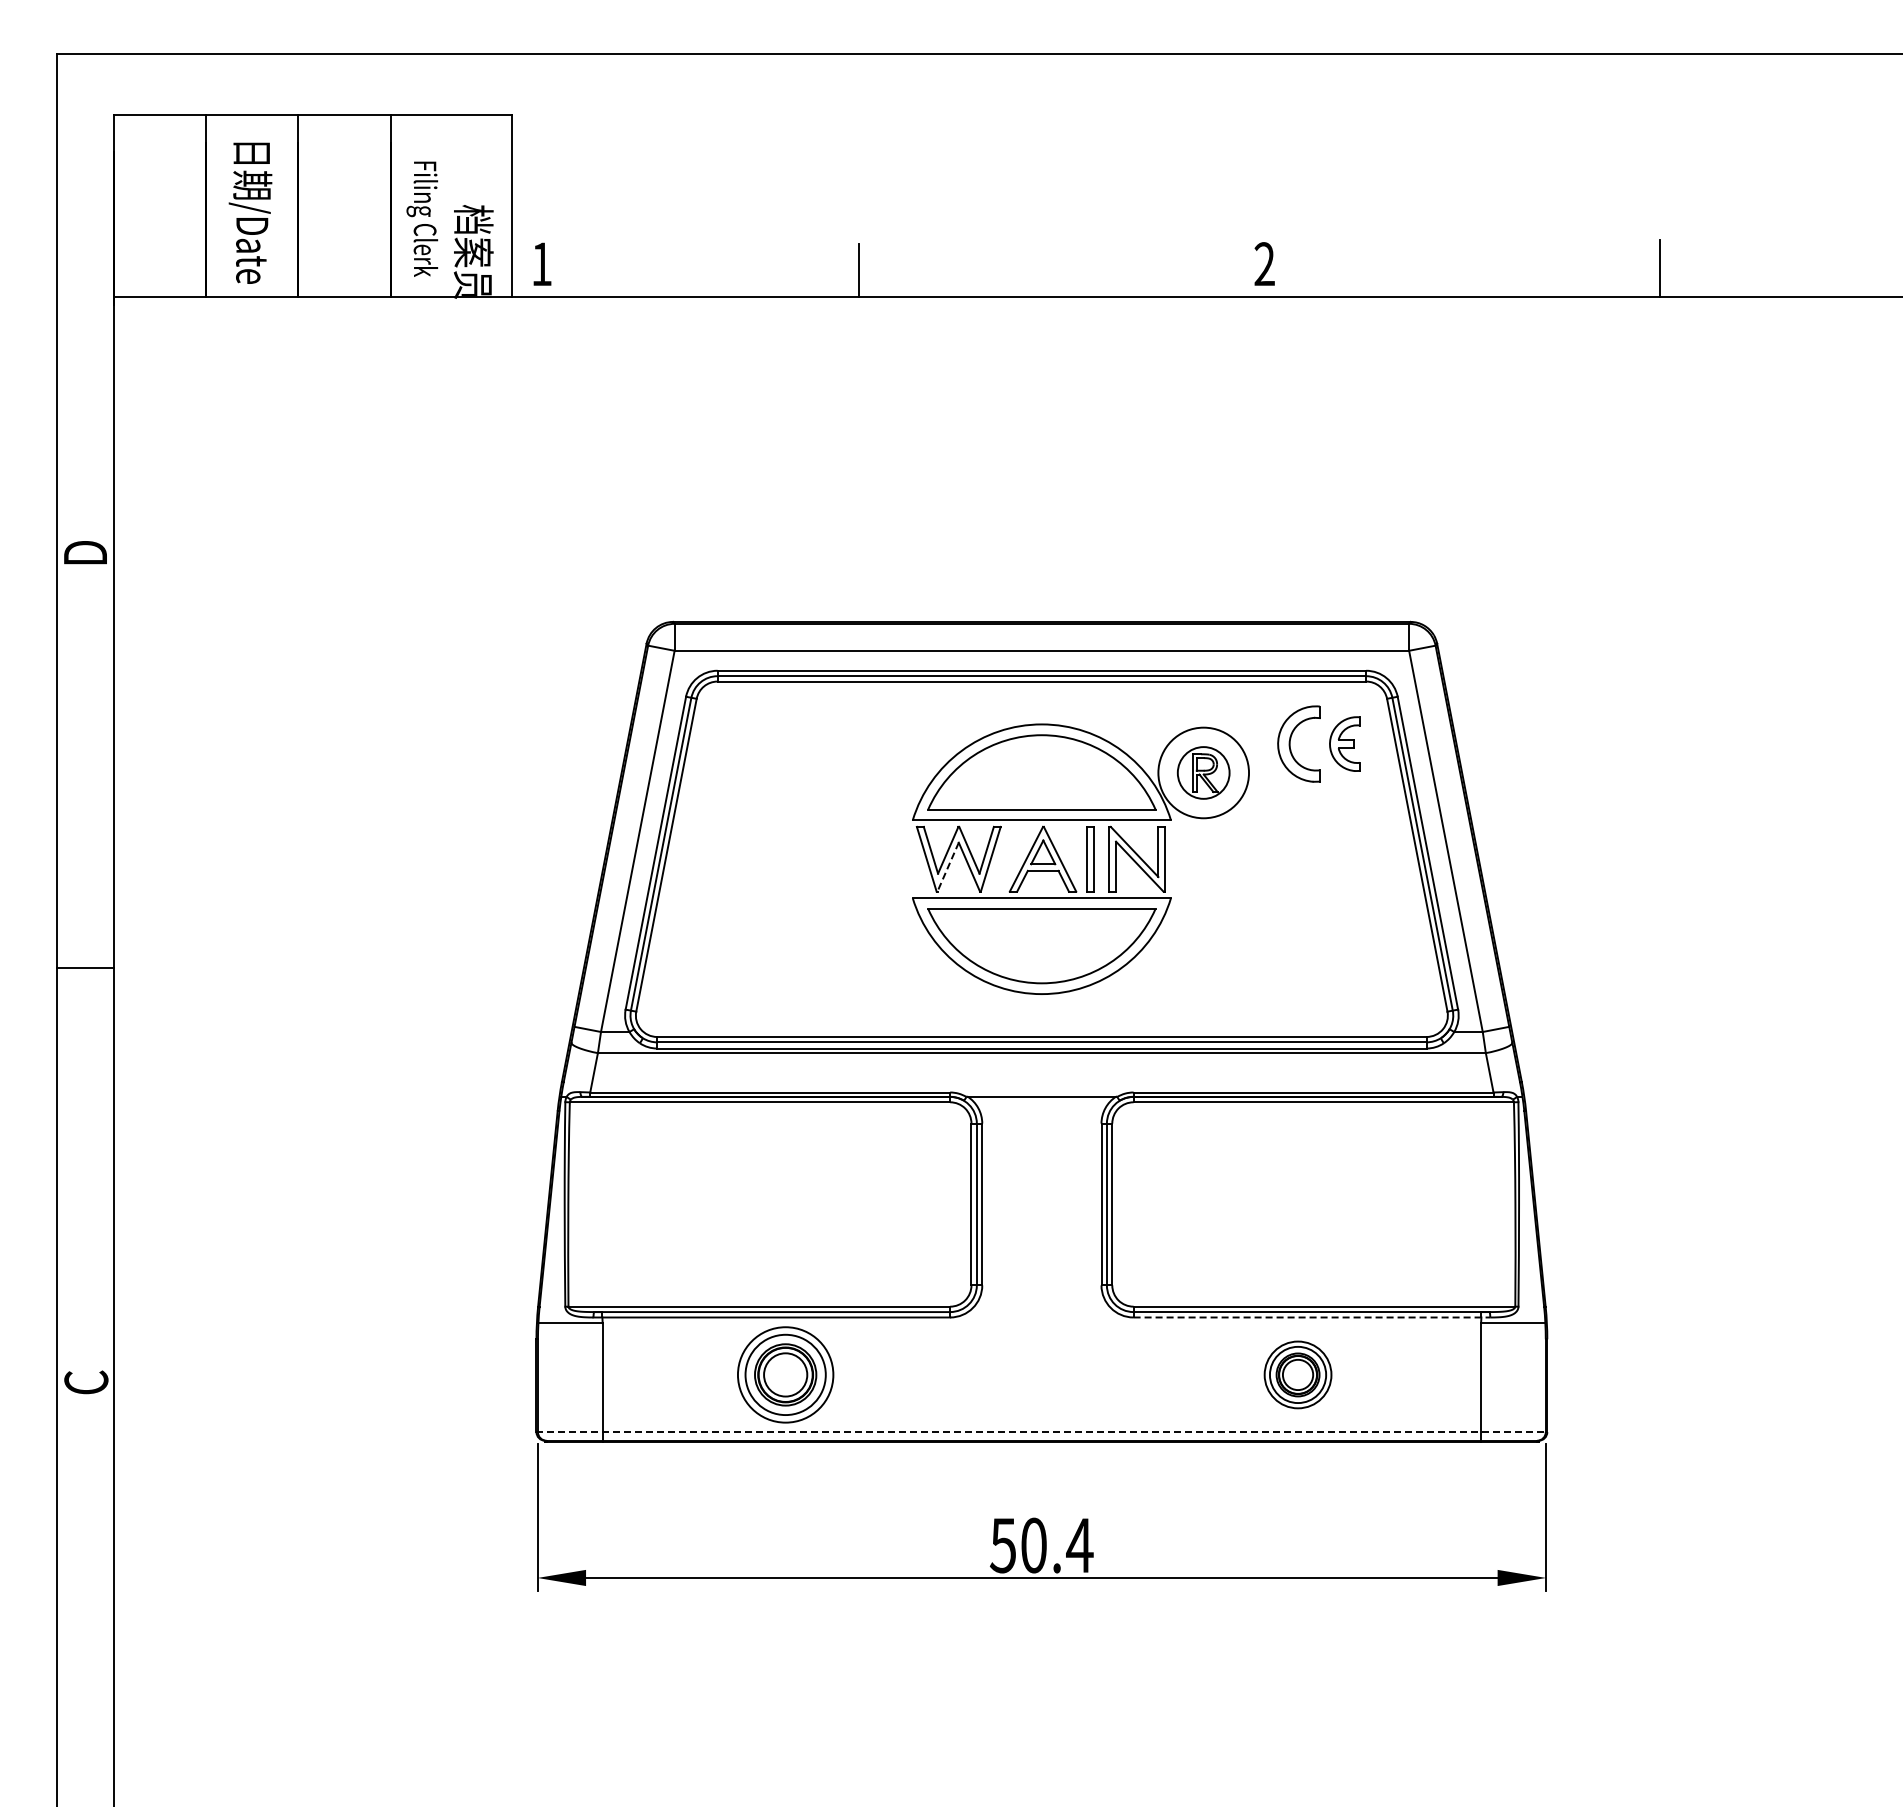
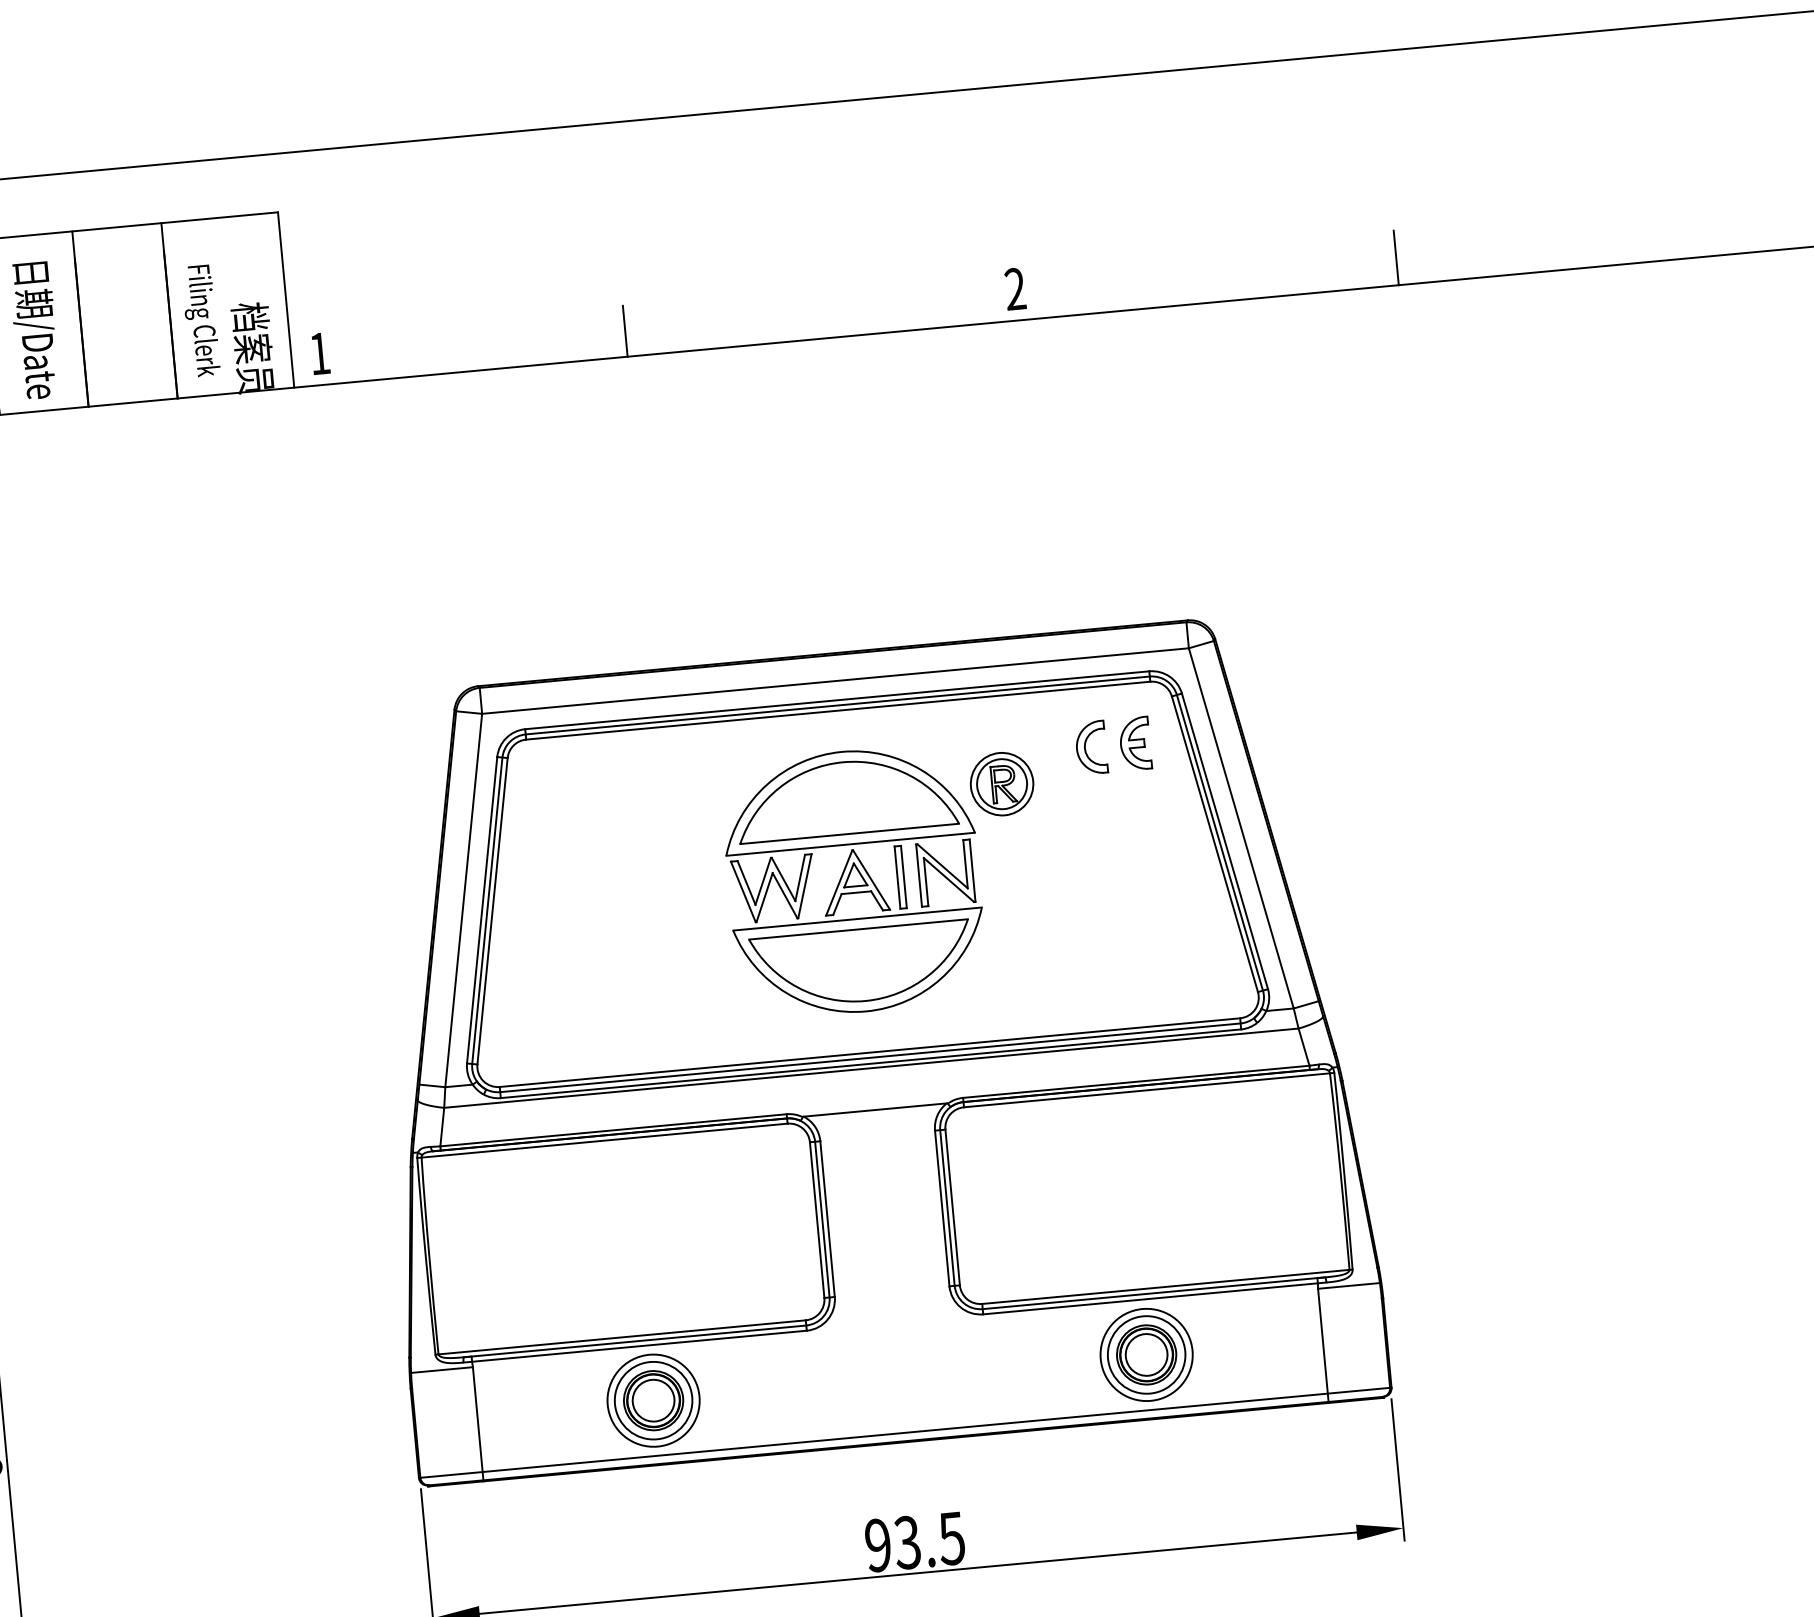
part: (1299, 743) -> (1091, 747), size x0.71
circle: (1203, 772) -> (1001, 783), size x0.71
line: (948, 867) -> (764, 897), dashed -> solid
line: (1312, 1317) -> (1155, 1298), dashed -> solid
part: (1297, 1374) -> (1146, 1354), size x1.43
line: (1042, 1432) -> (905, 1433), dashed -> solid
text: (1041, 1545) -> (914, 1541), 50.4 -> 93.5

